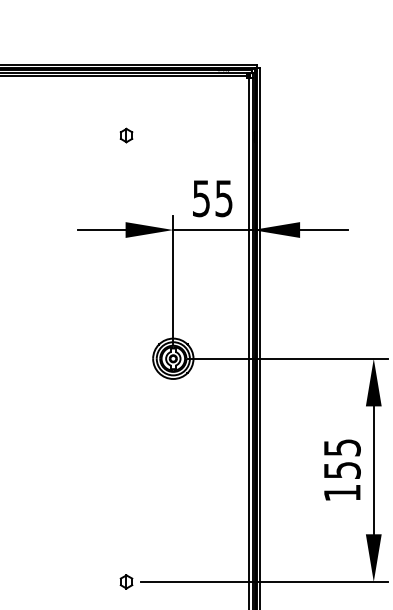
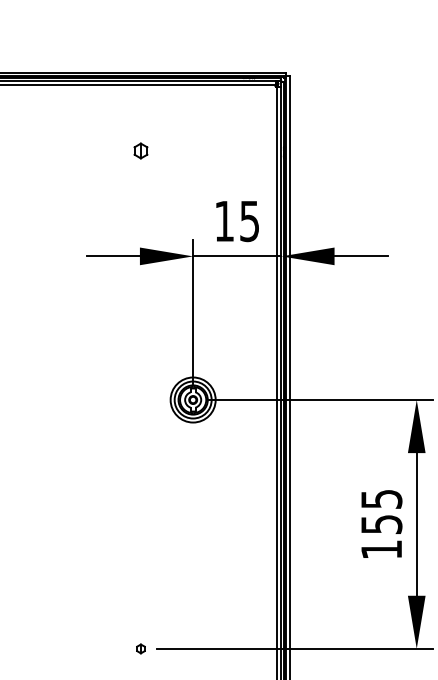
text: (201, 198) -> (224, 221), 55 -> 15
part: (126, 581) -> (140, 648), size x0.6

